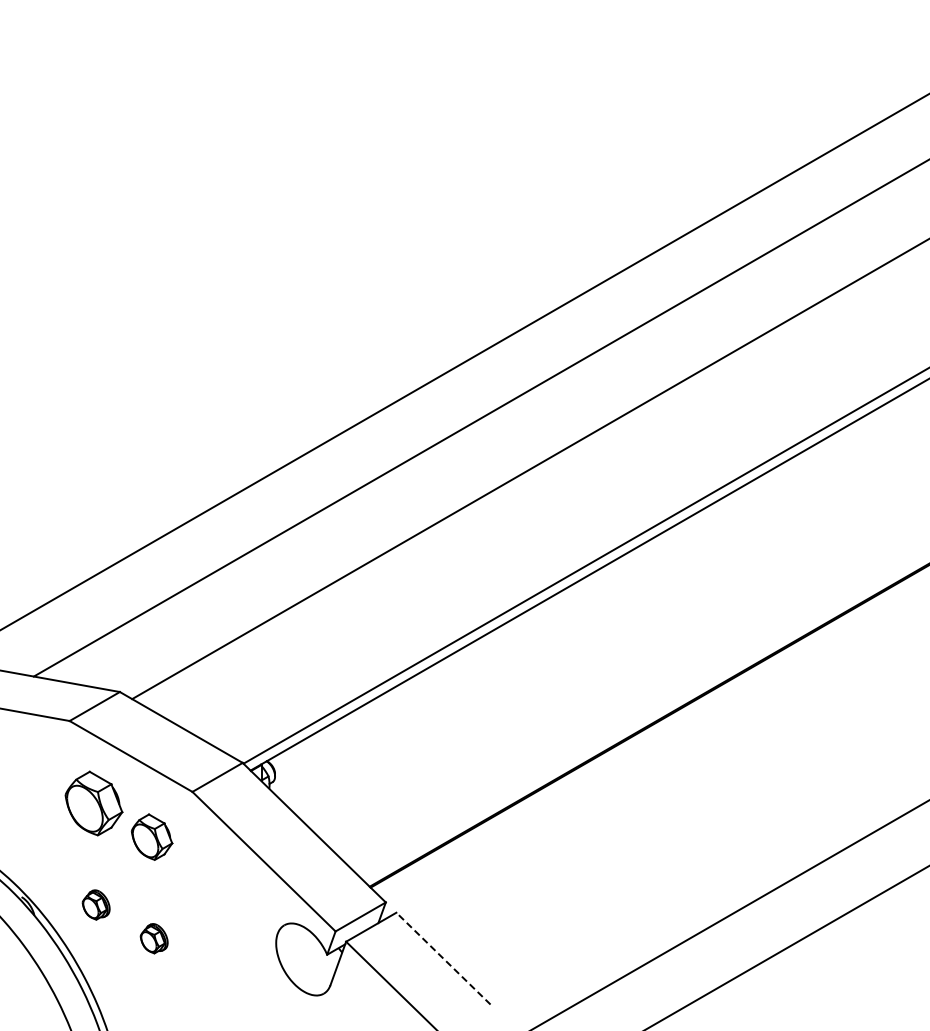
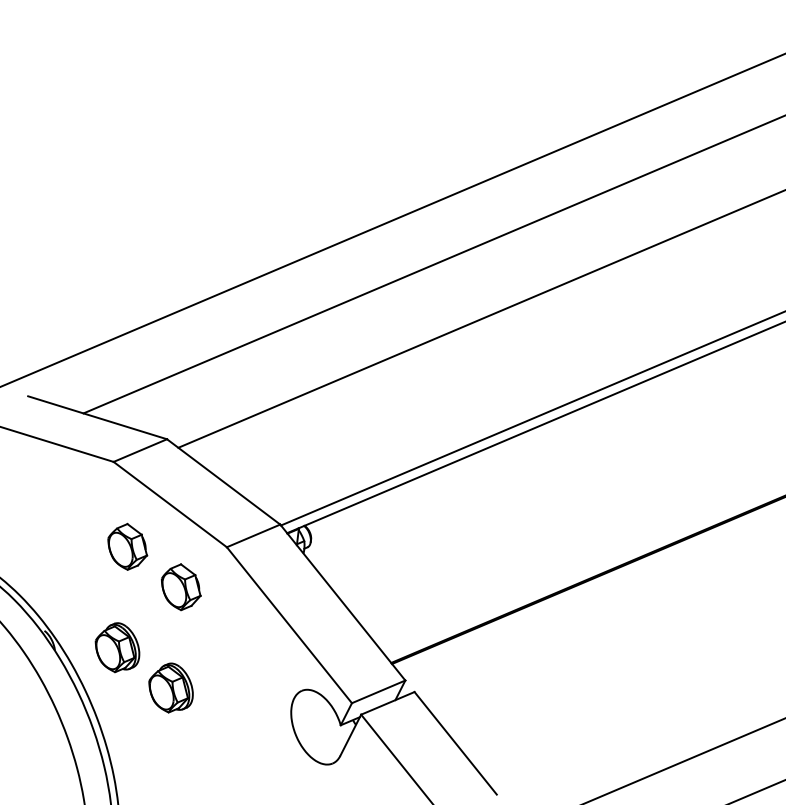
part: (93, 803) -> (127, 546), size x0.71
part: (95, 904) -> (116, 647), size x1.67
part: (153, 938) -> (170, 687), size x1.67
line: (443, 958) -> (455, 743), dashed -> solid

